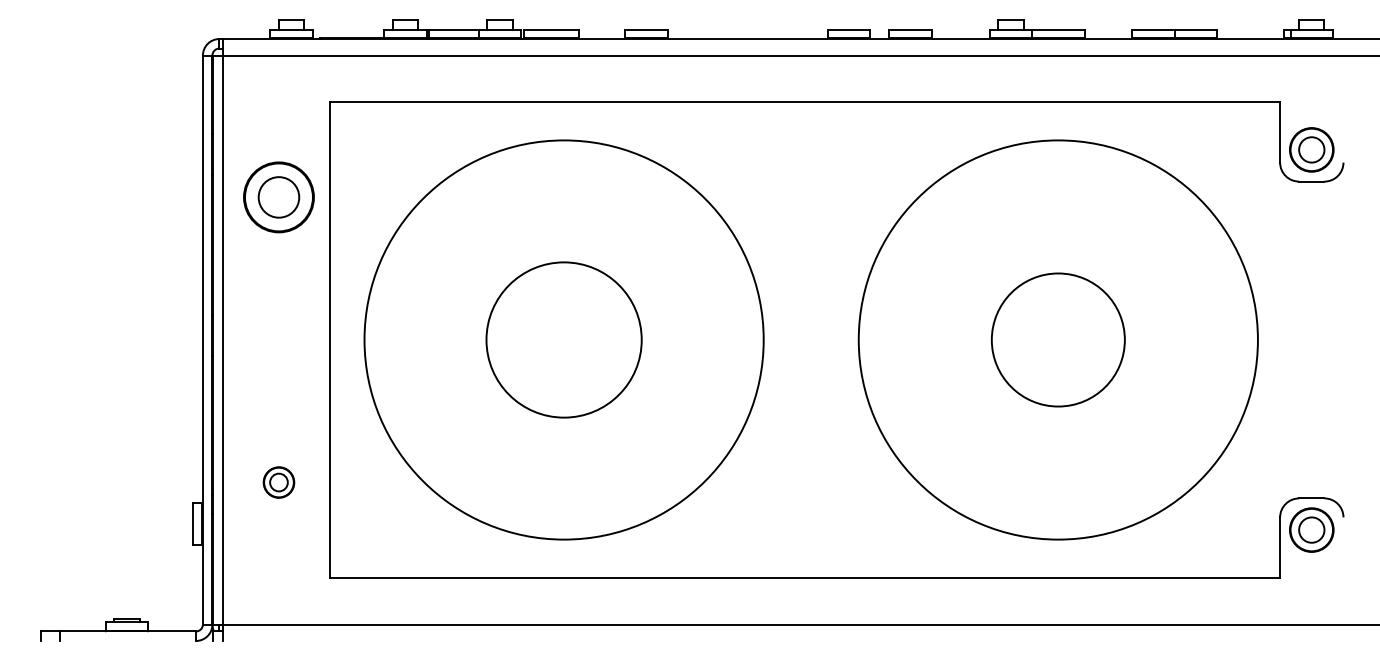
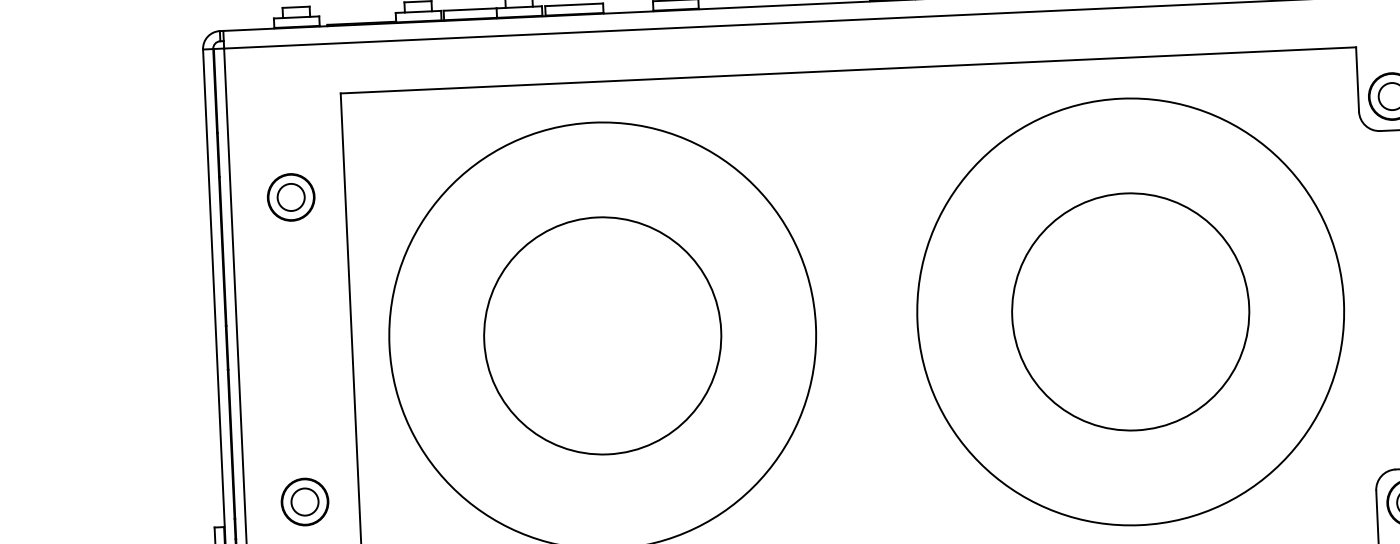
part: (278, 197) -> (290, 197), size x0.62
circle: (564, 339) -> (603, 335), size x1.43
circle: (1058, 339) -> (1130, 311), size x1.67
part: (278, 482) -> (304, 501), size x1.43

